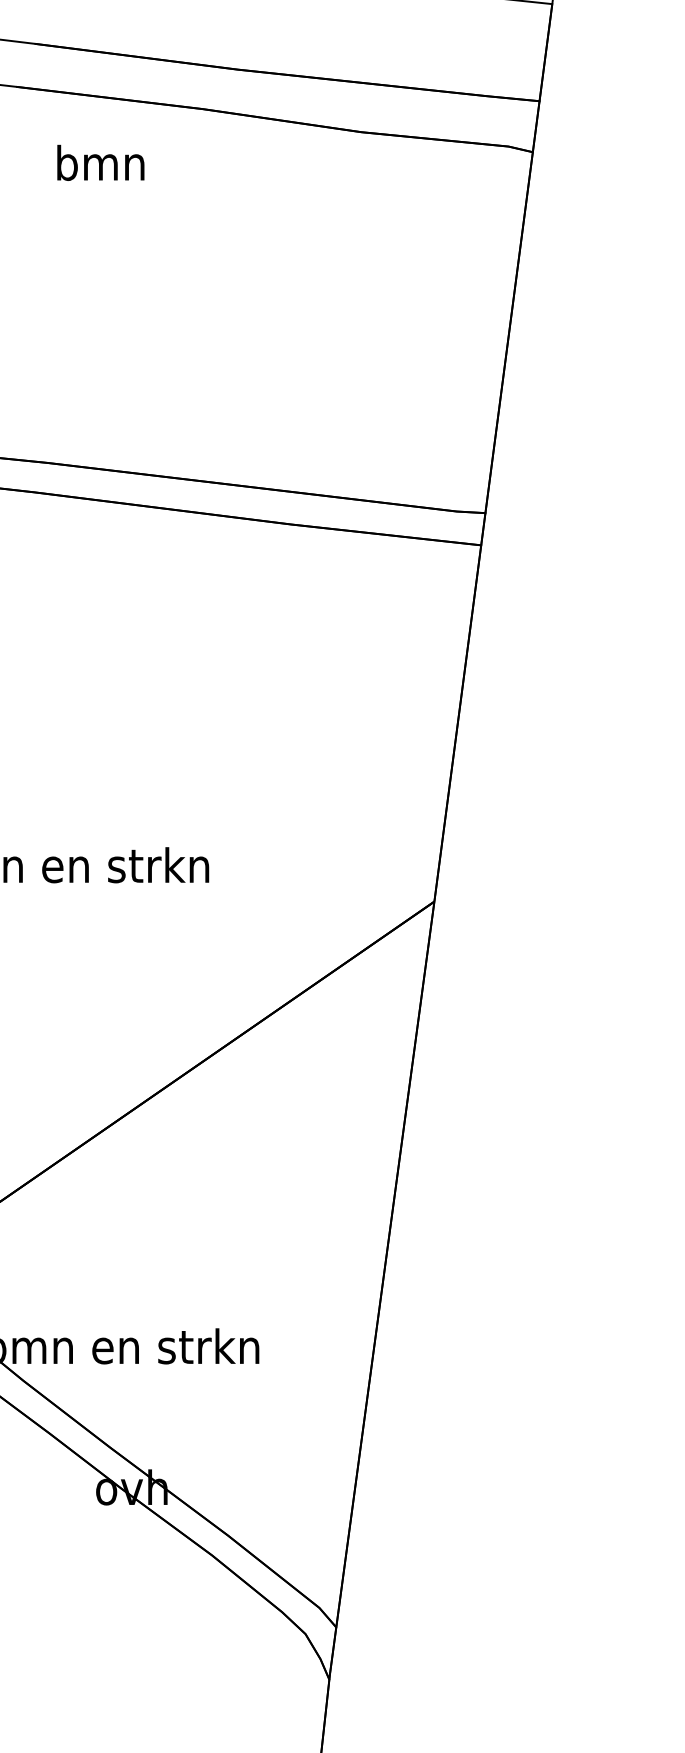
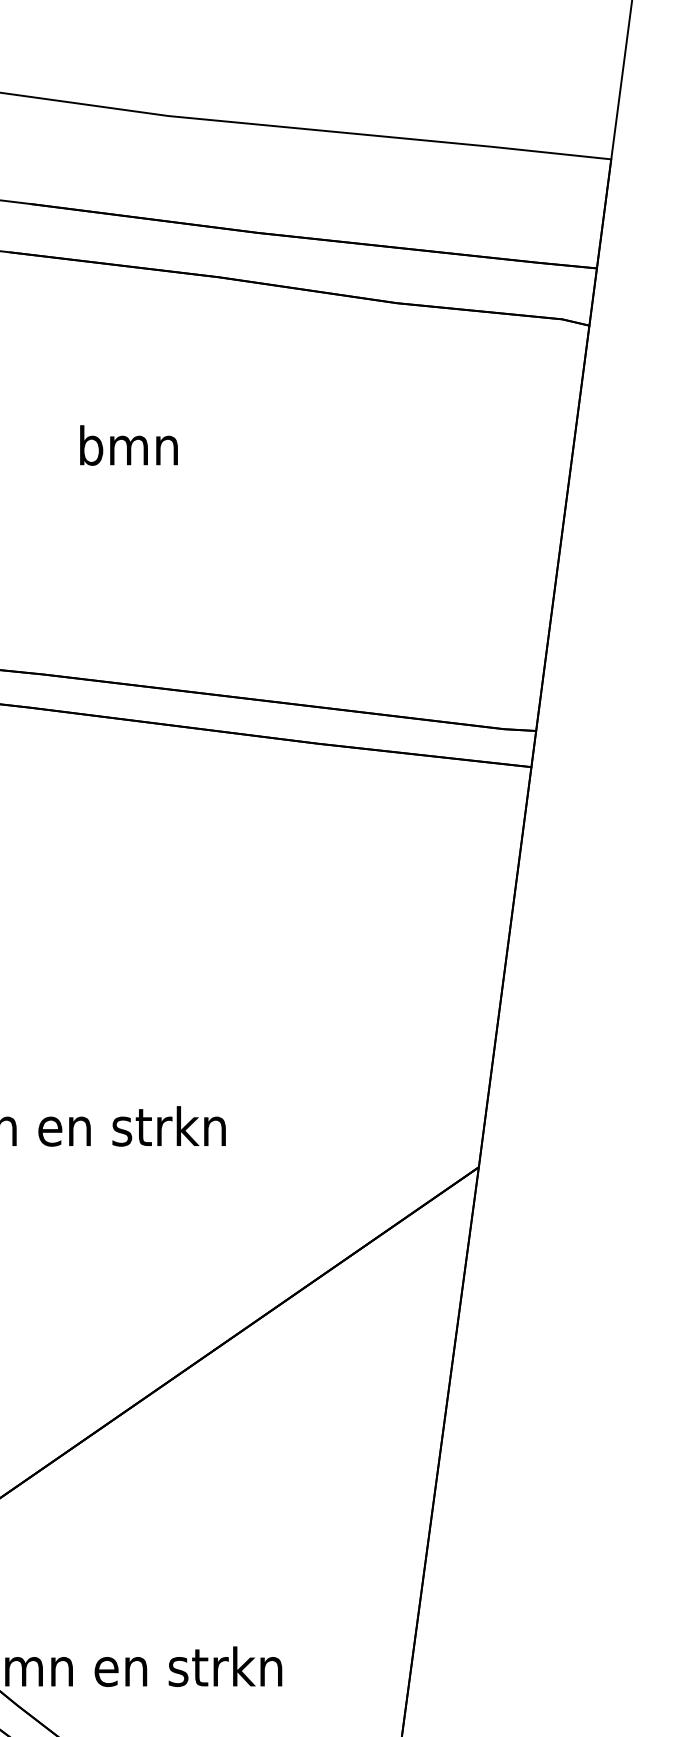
text: (100, 162) -> (128, 445), moved

